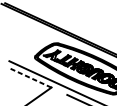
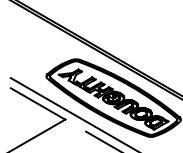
line: (30, 77) -> (37, 103), dashed -> solid

